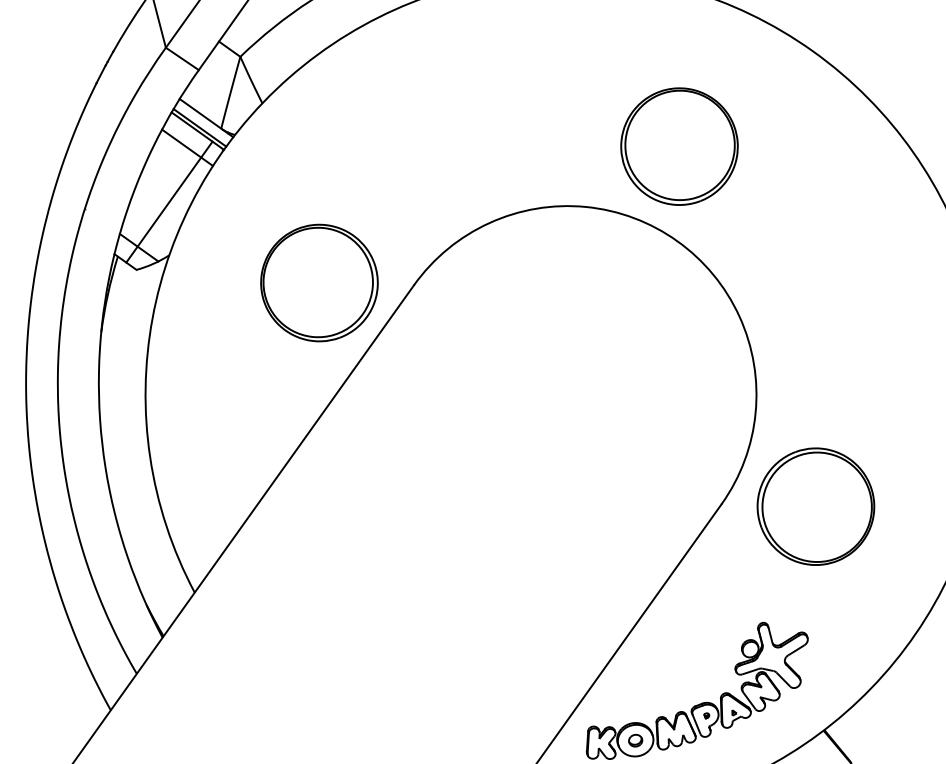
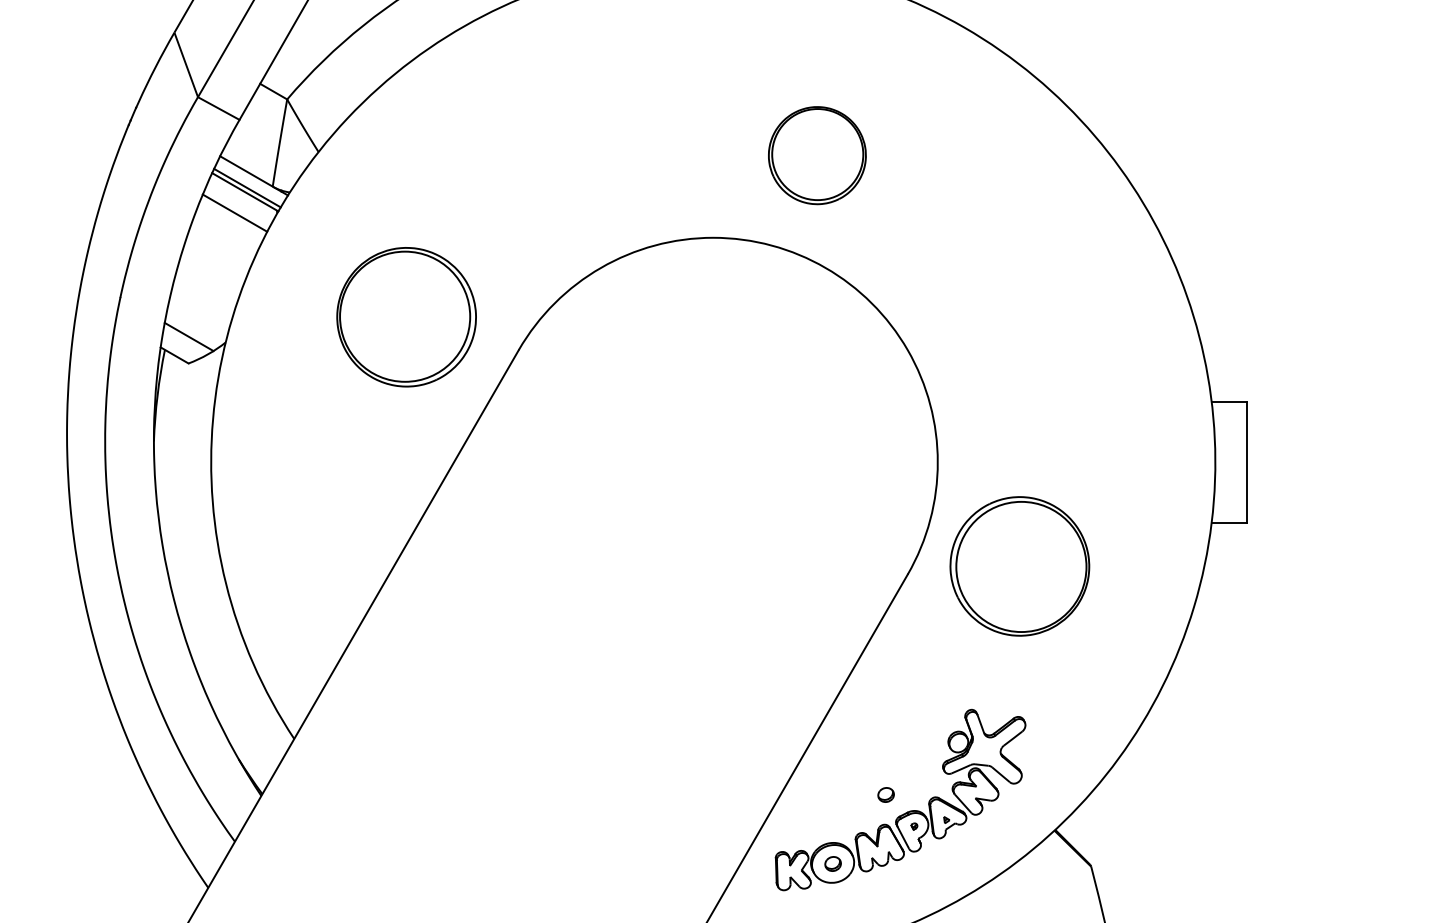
part: (679, 146) -> (817, 155), size x0.7
line: (169, 202) -> (219, 279), removed
part: (319, 283) -> (406, 317), moved
part: (685, 686) -> (885, 794), added

